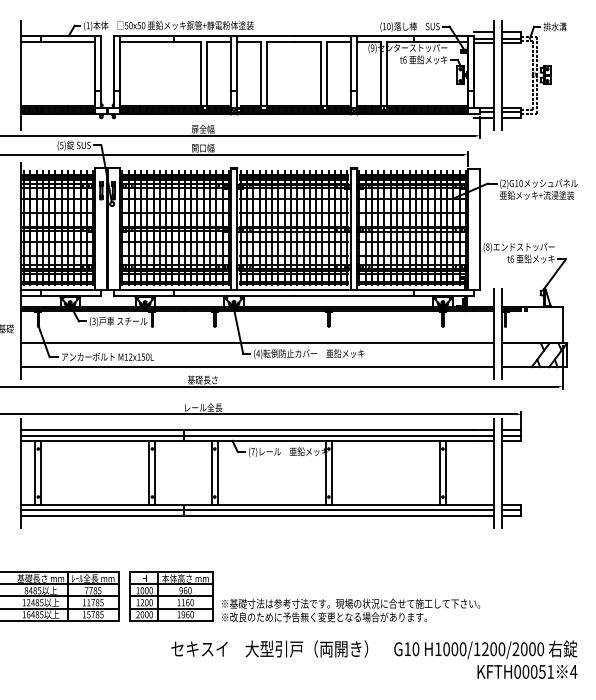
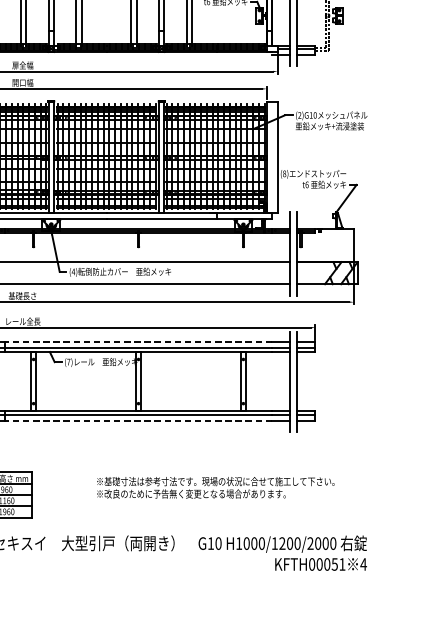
line: (328, 430) -> (138, 342), solid -> dashed
line: (328, 515) -> (138, 420), solid -> dashed
text: (351, 610) -> (216, 487), moved

